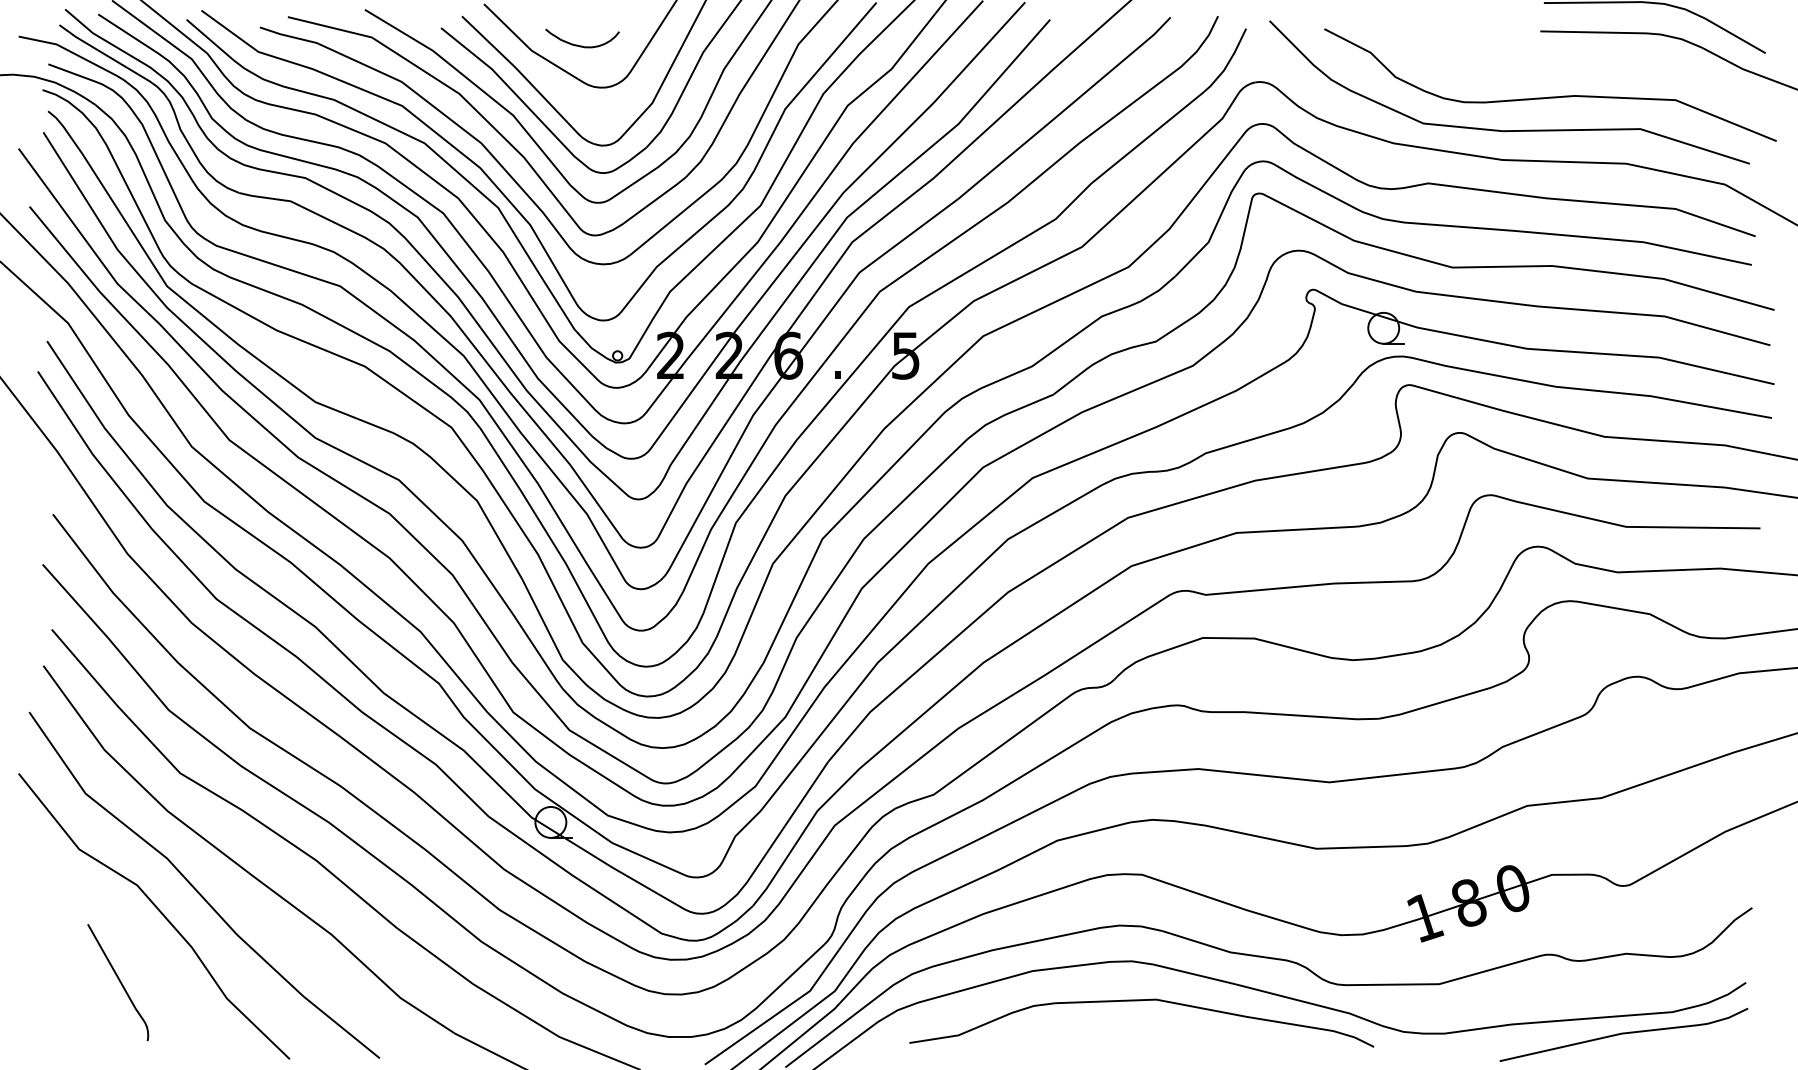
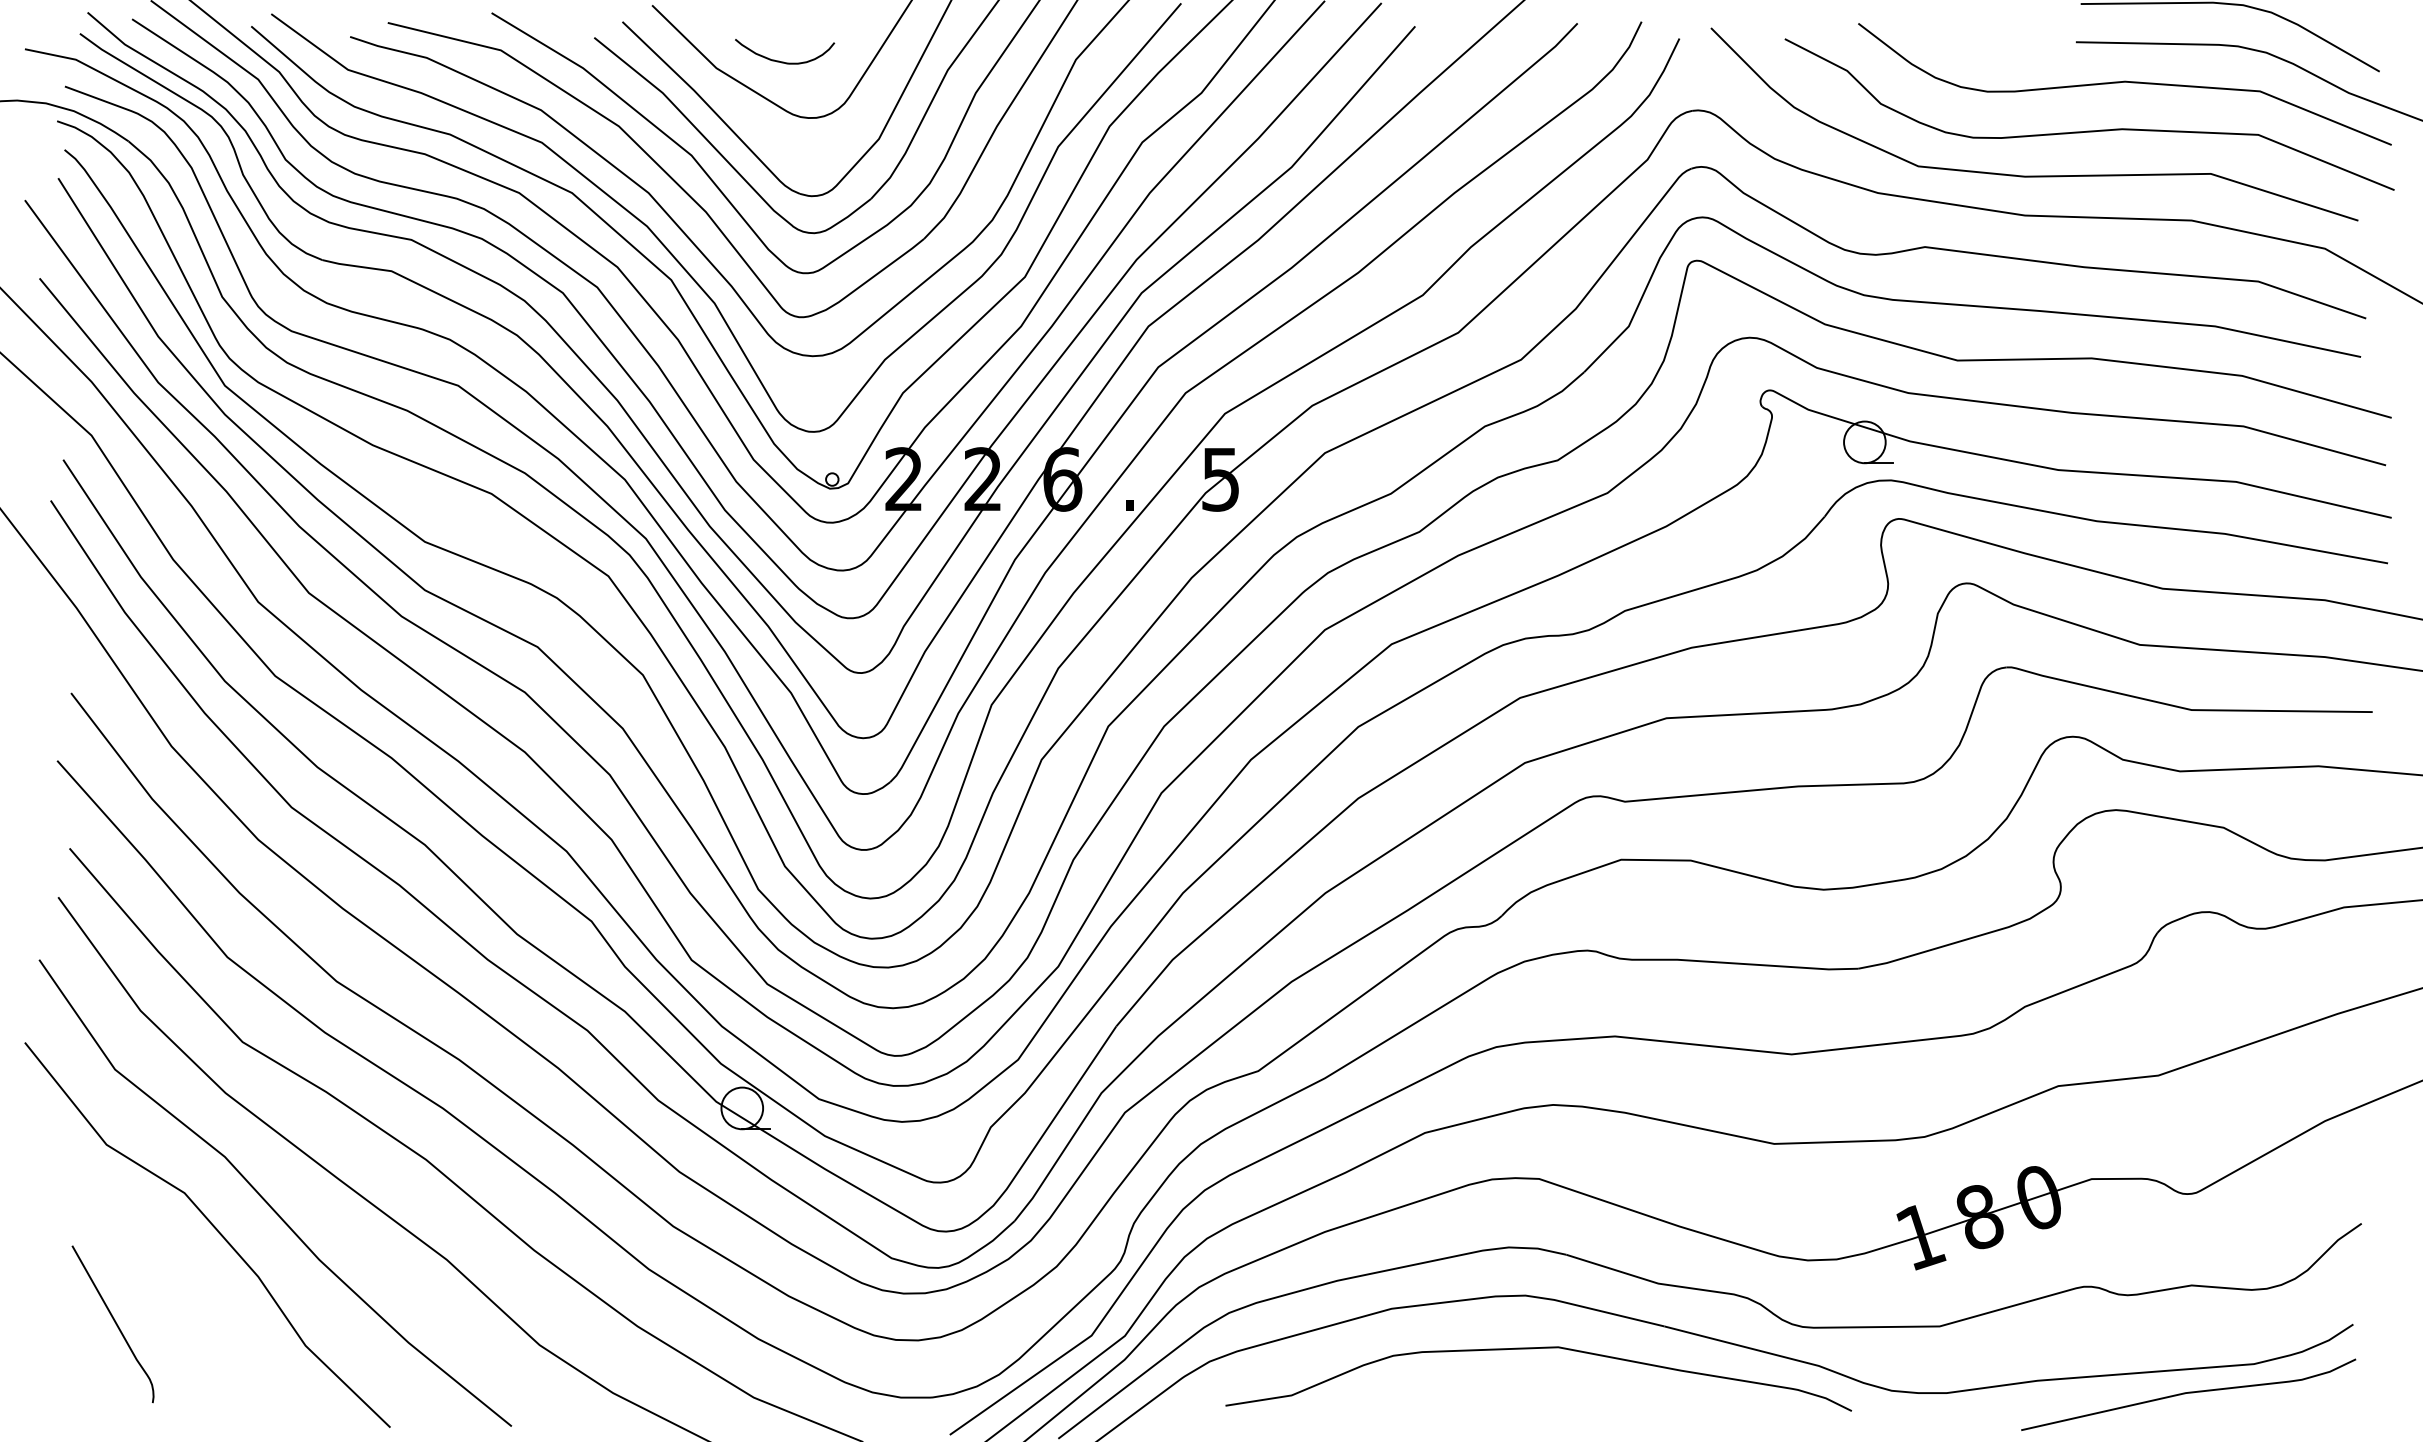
curve: (1576, 61) -> (2124, 82), added
curve: (119, 981) -> (114, 1322), moved

